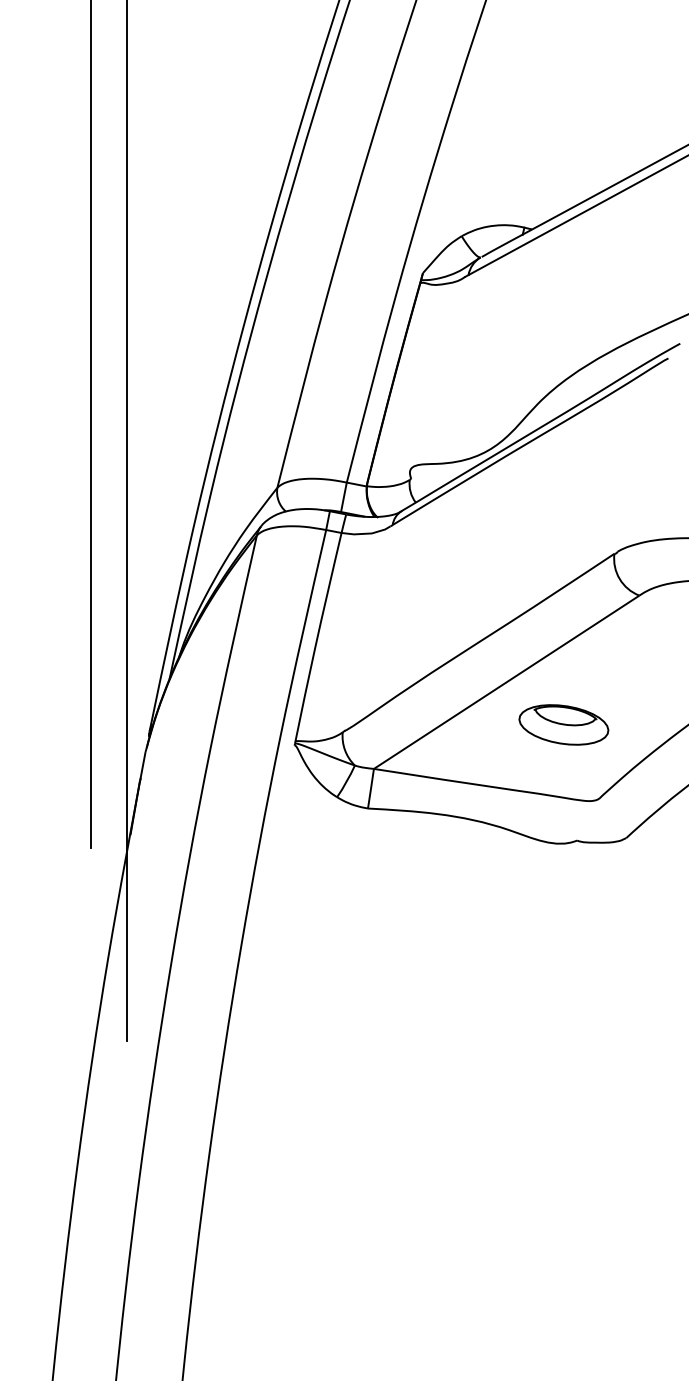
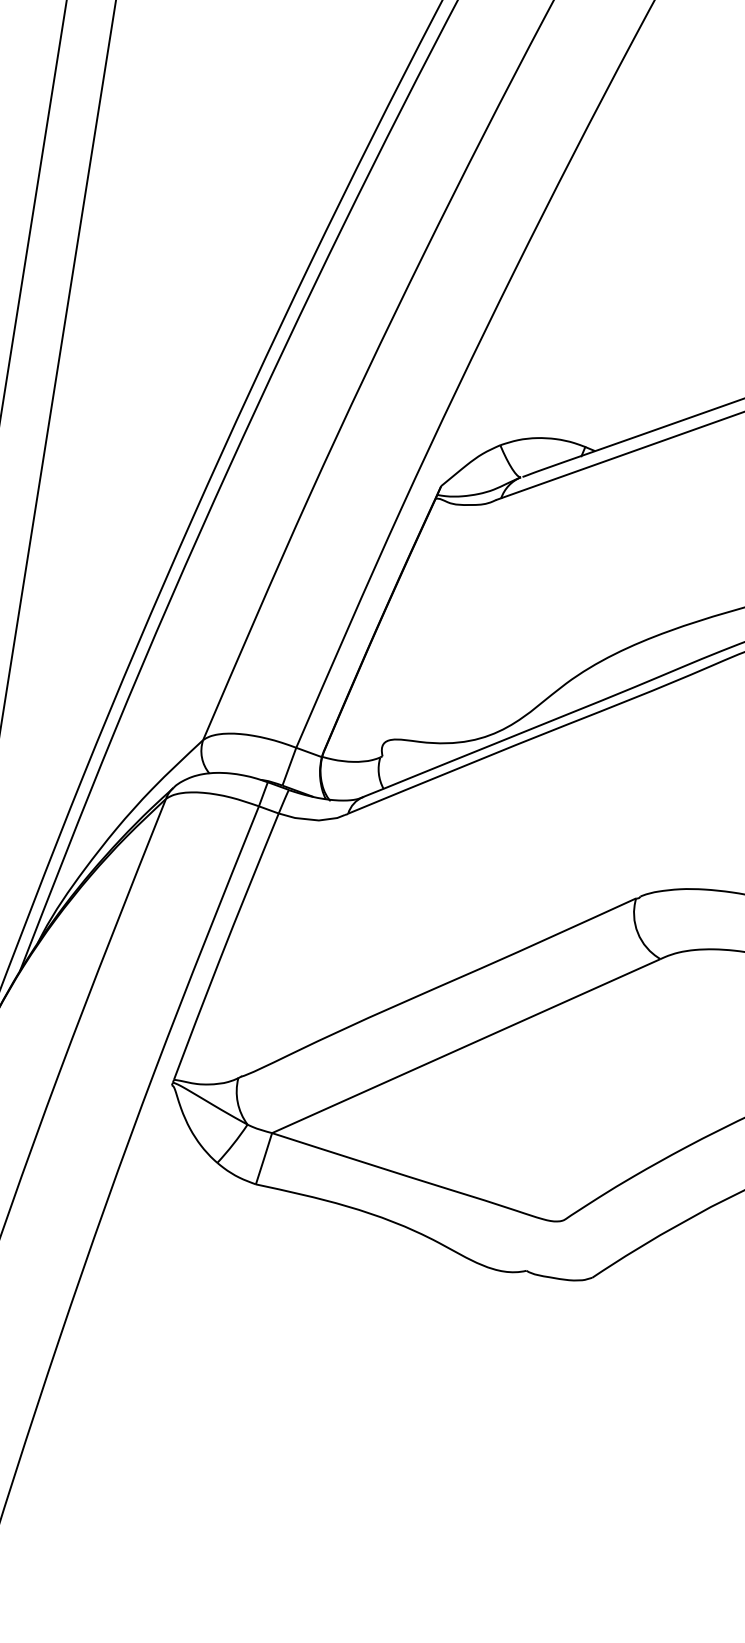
part: (563, 724) -> (532, 1114), removed

